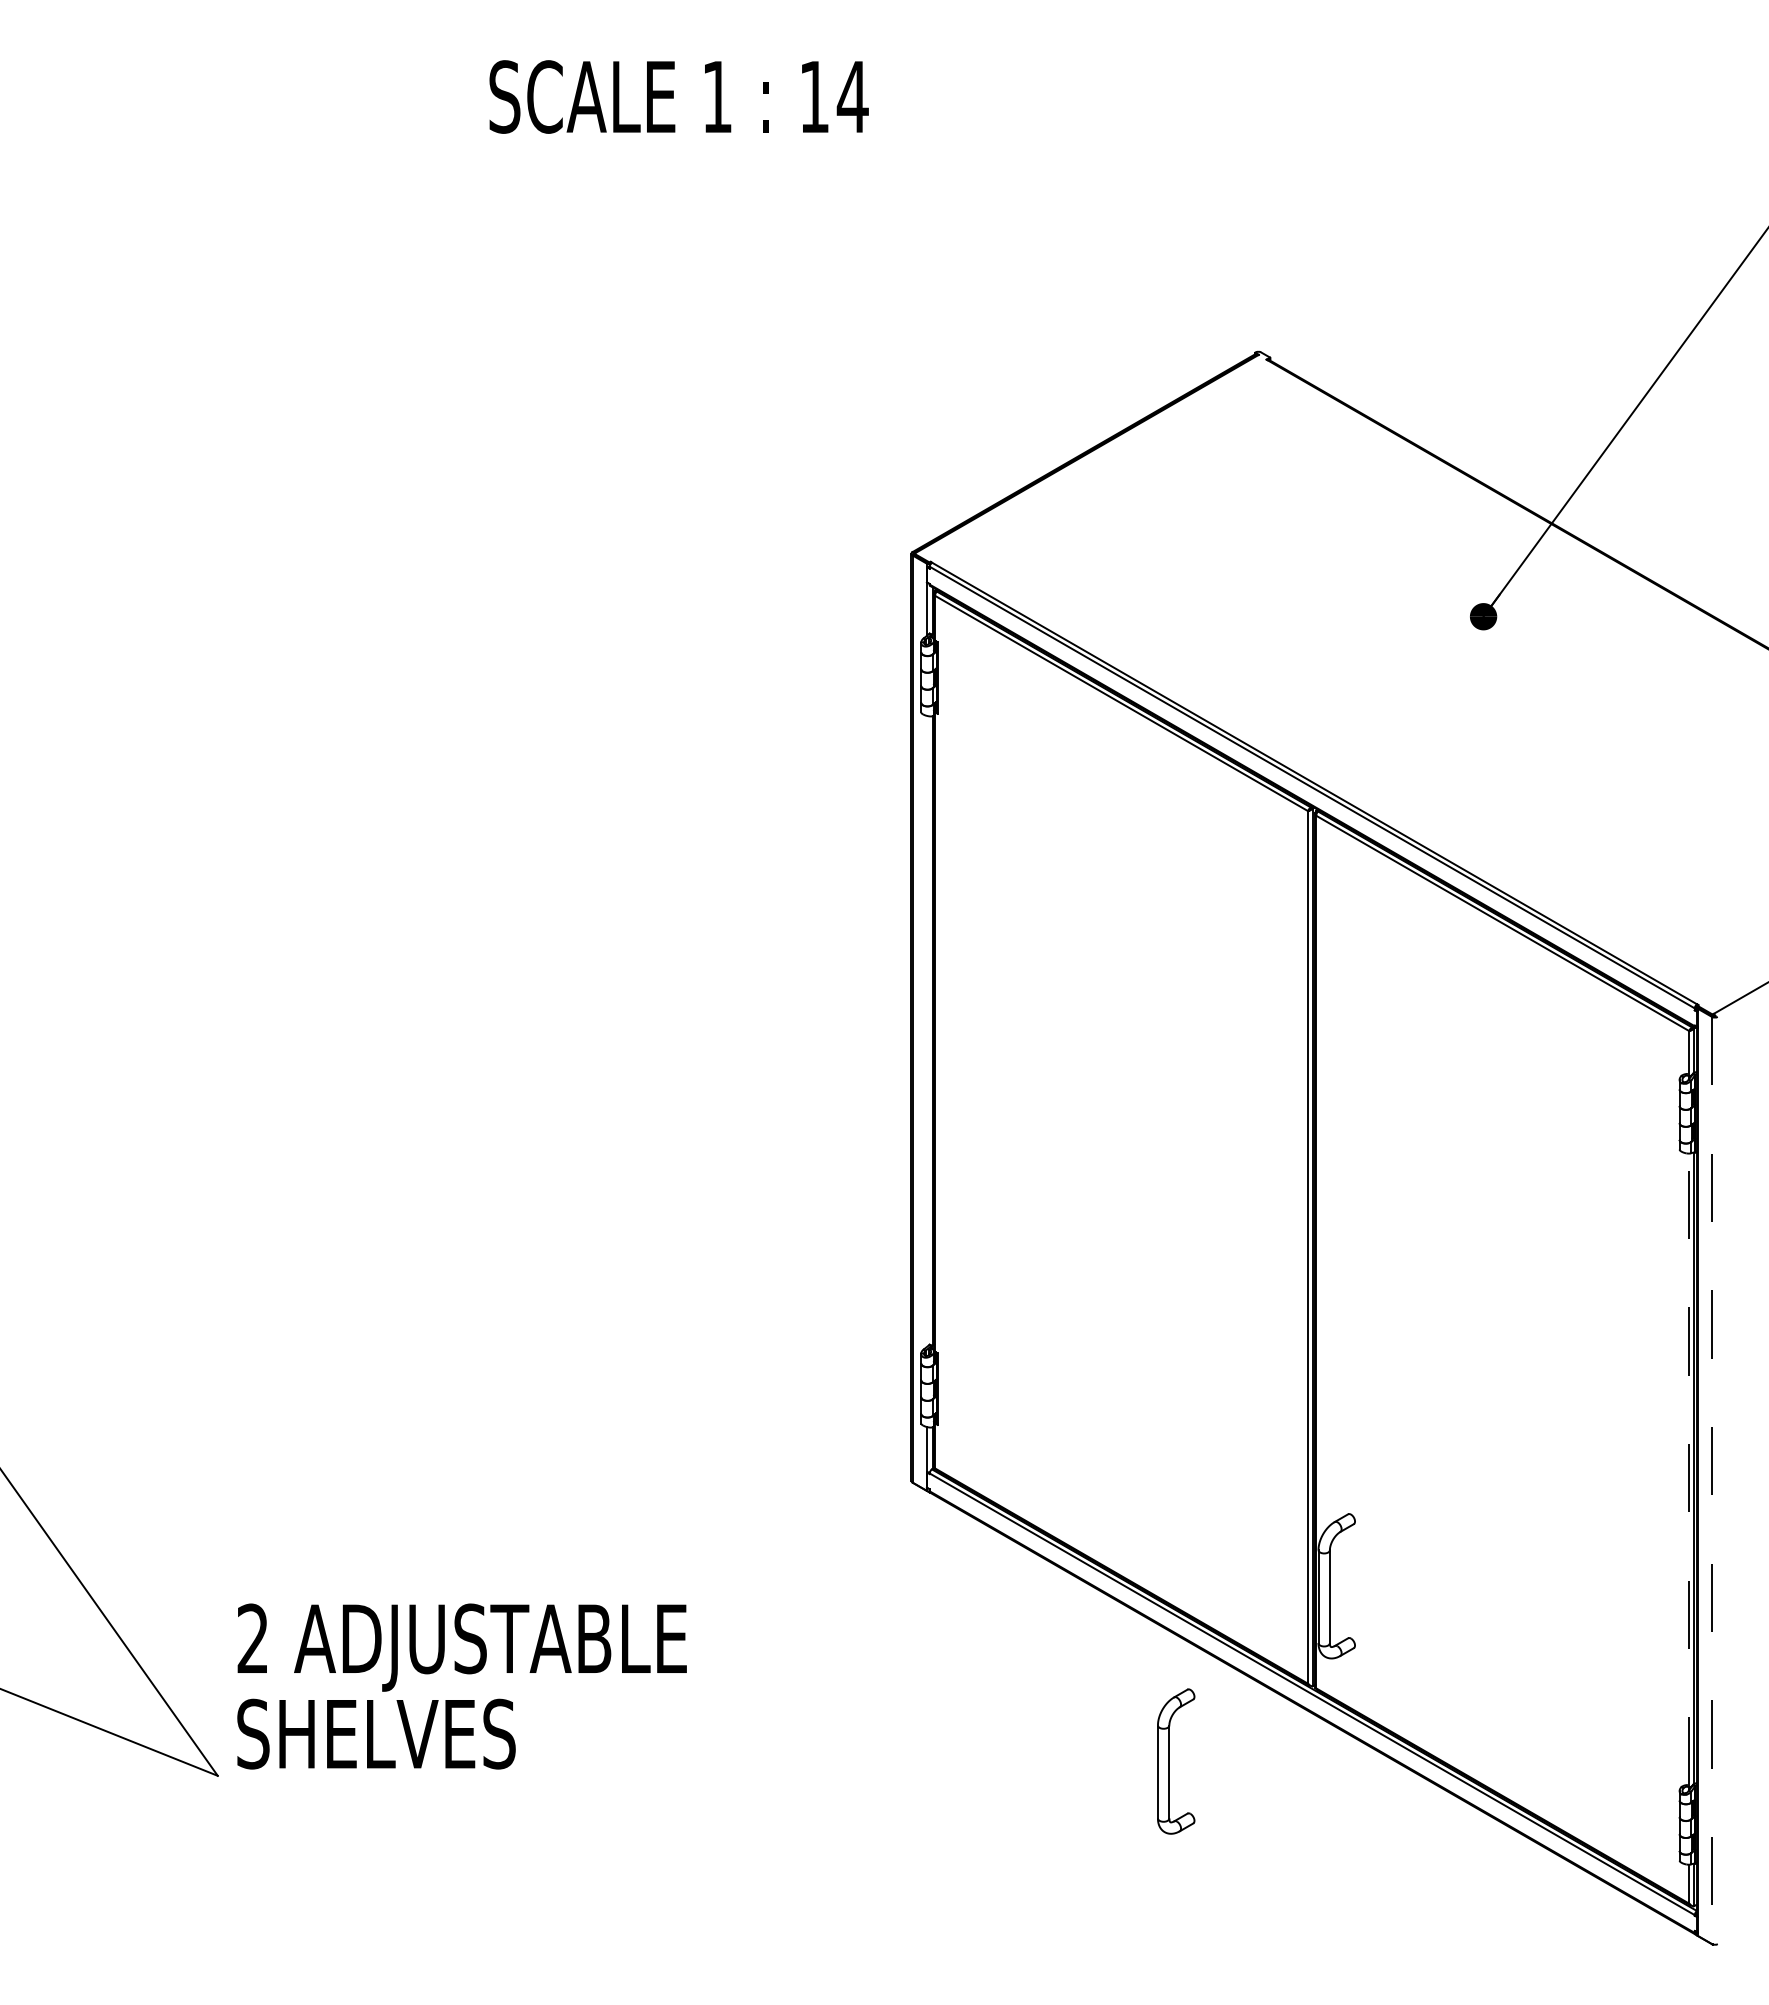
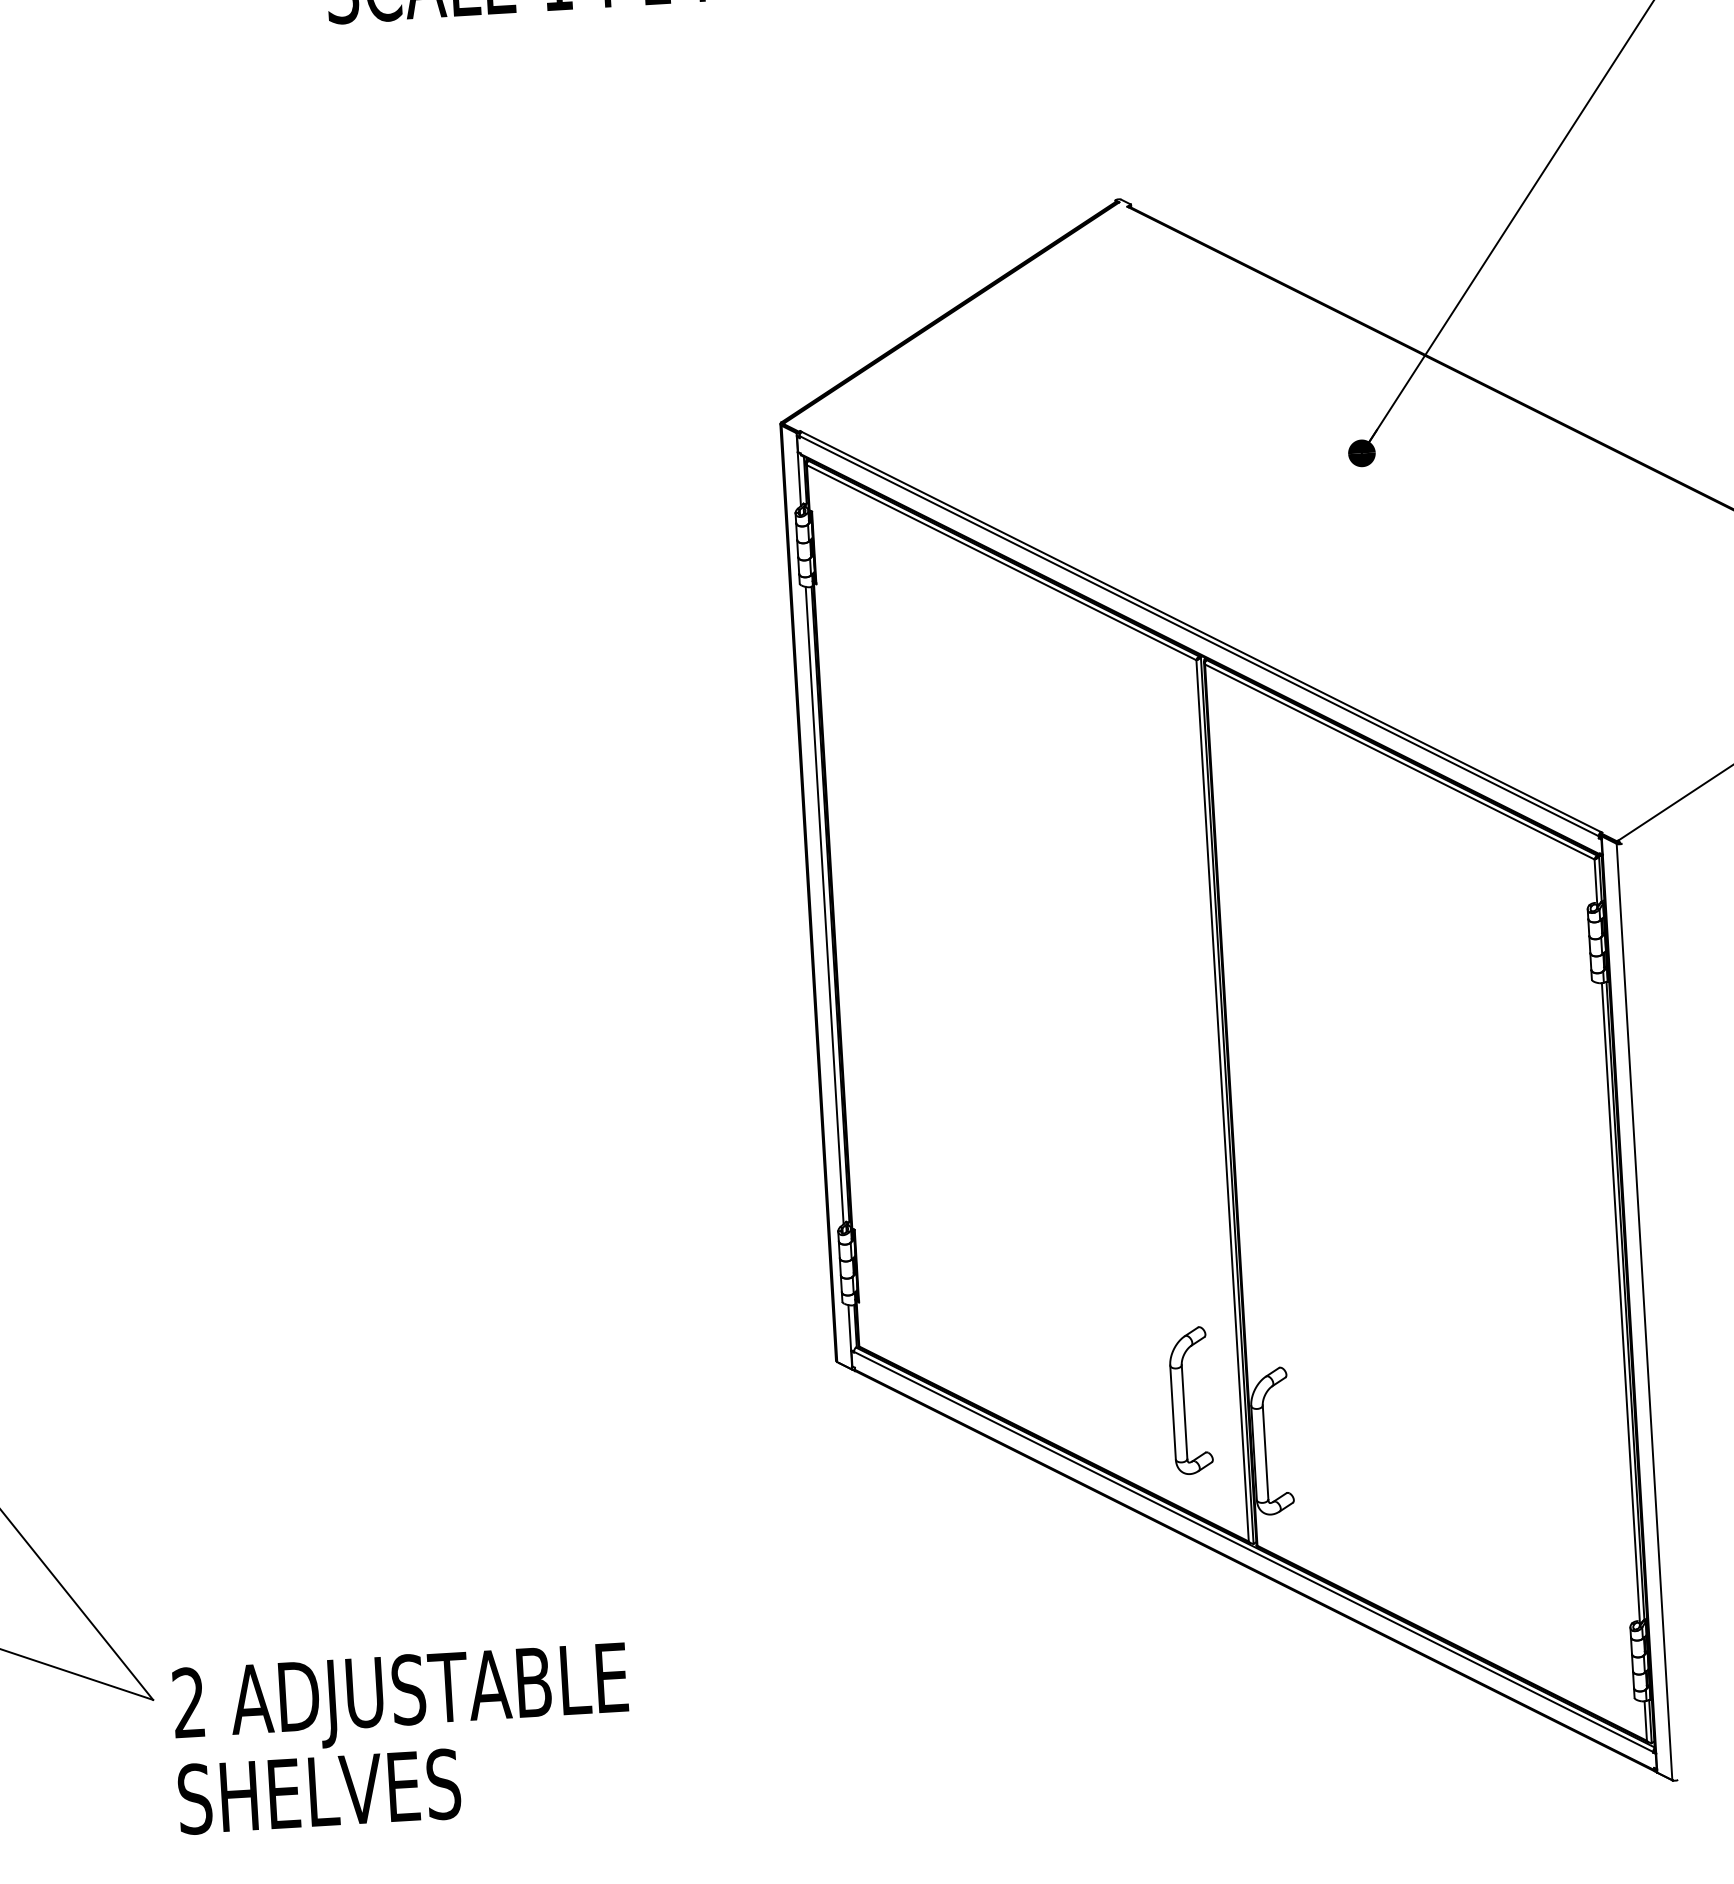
line: (926, 1030) -> (824, 904), added
line: (1689, 1469) -> (1621, 1302), dashed -> solid
line: (1712, 1480) -> (1644, 1311), dashed -> solid
text: (461, 1686) -> (402, 1738), moved
part: (1169, 1761) -> (1184, 1401), moved

